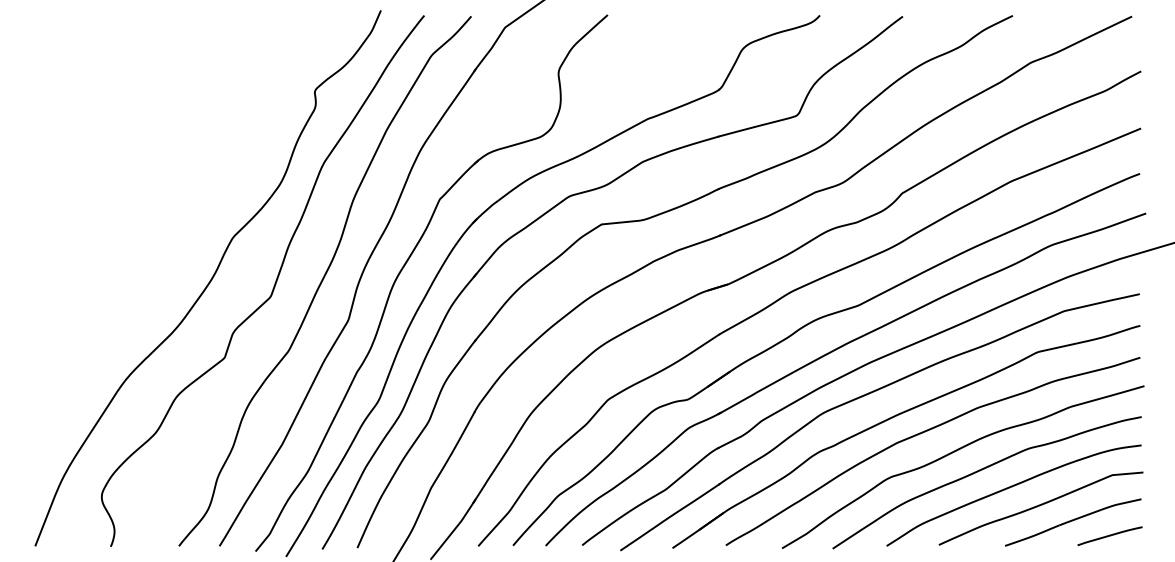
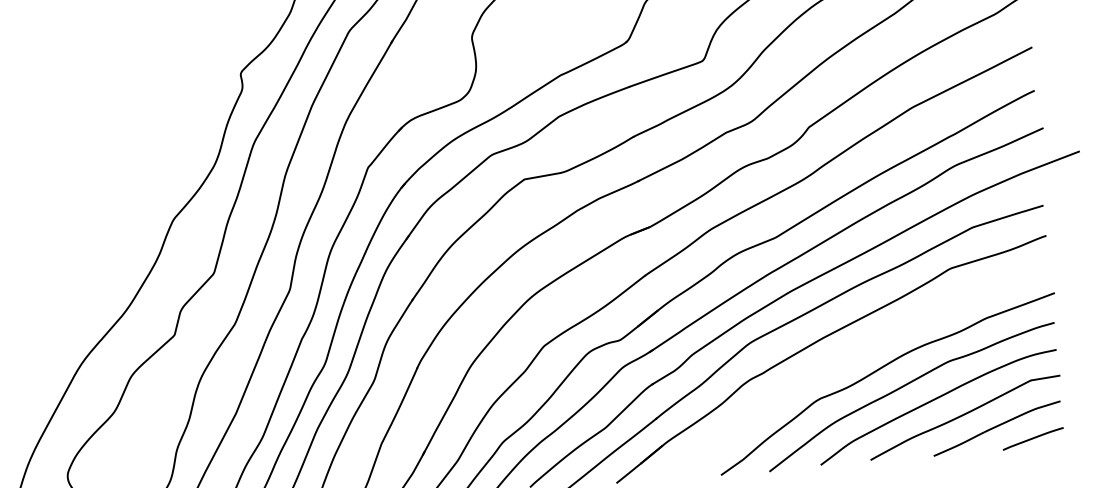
curve: (923, 433) -> (847, 354), removed

